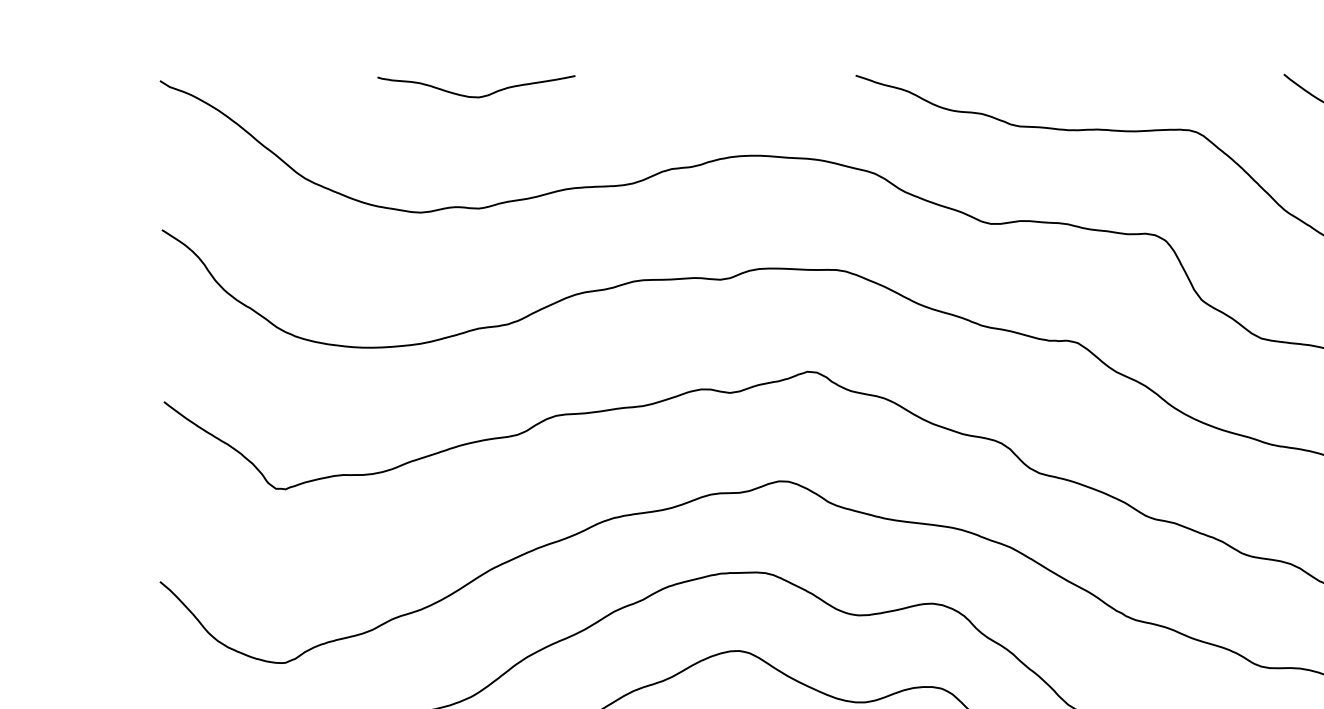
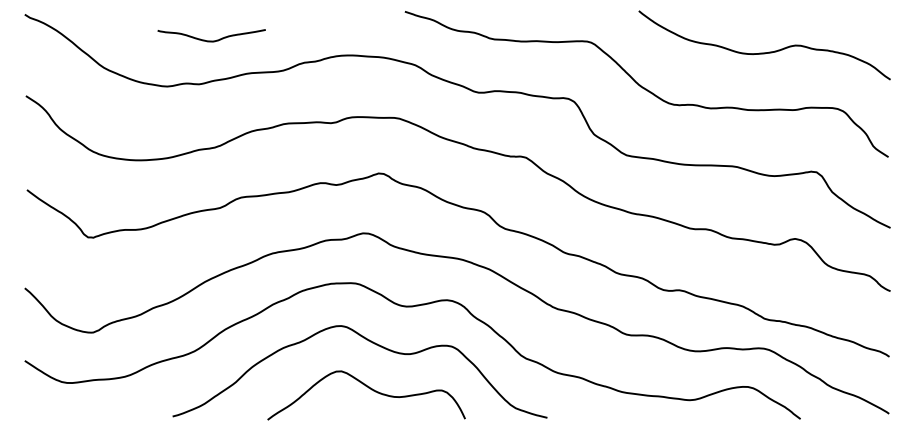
curve: (476, 95) -> (211, 40), moved

